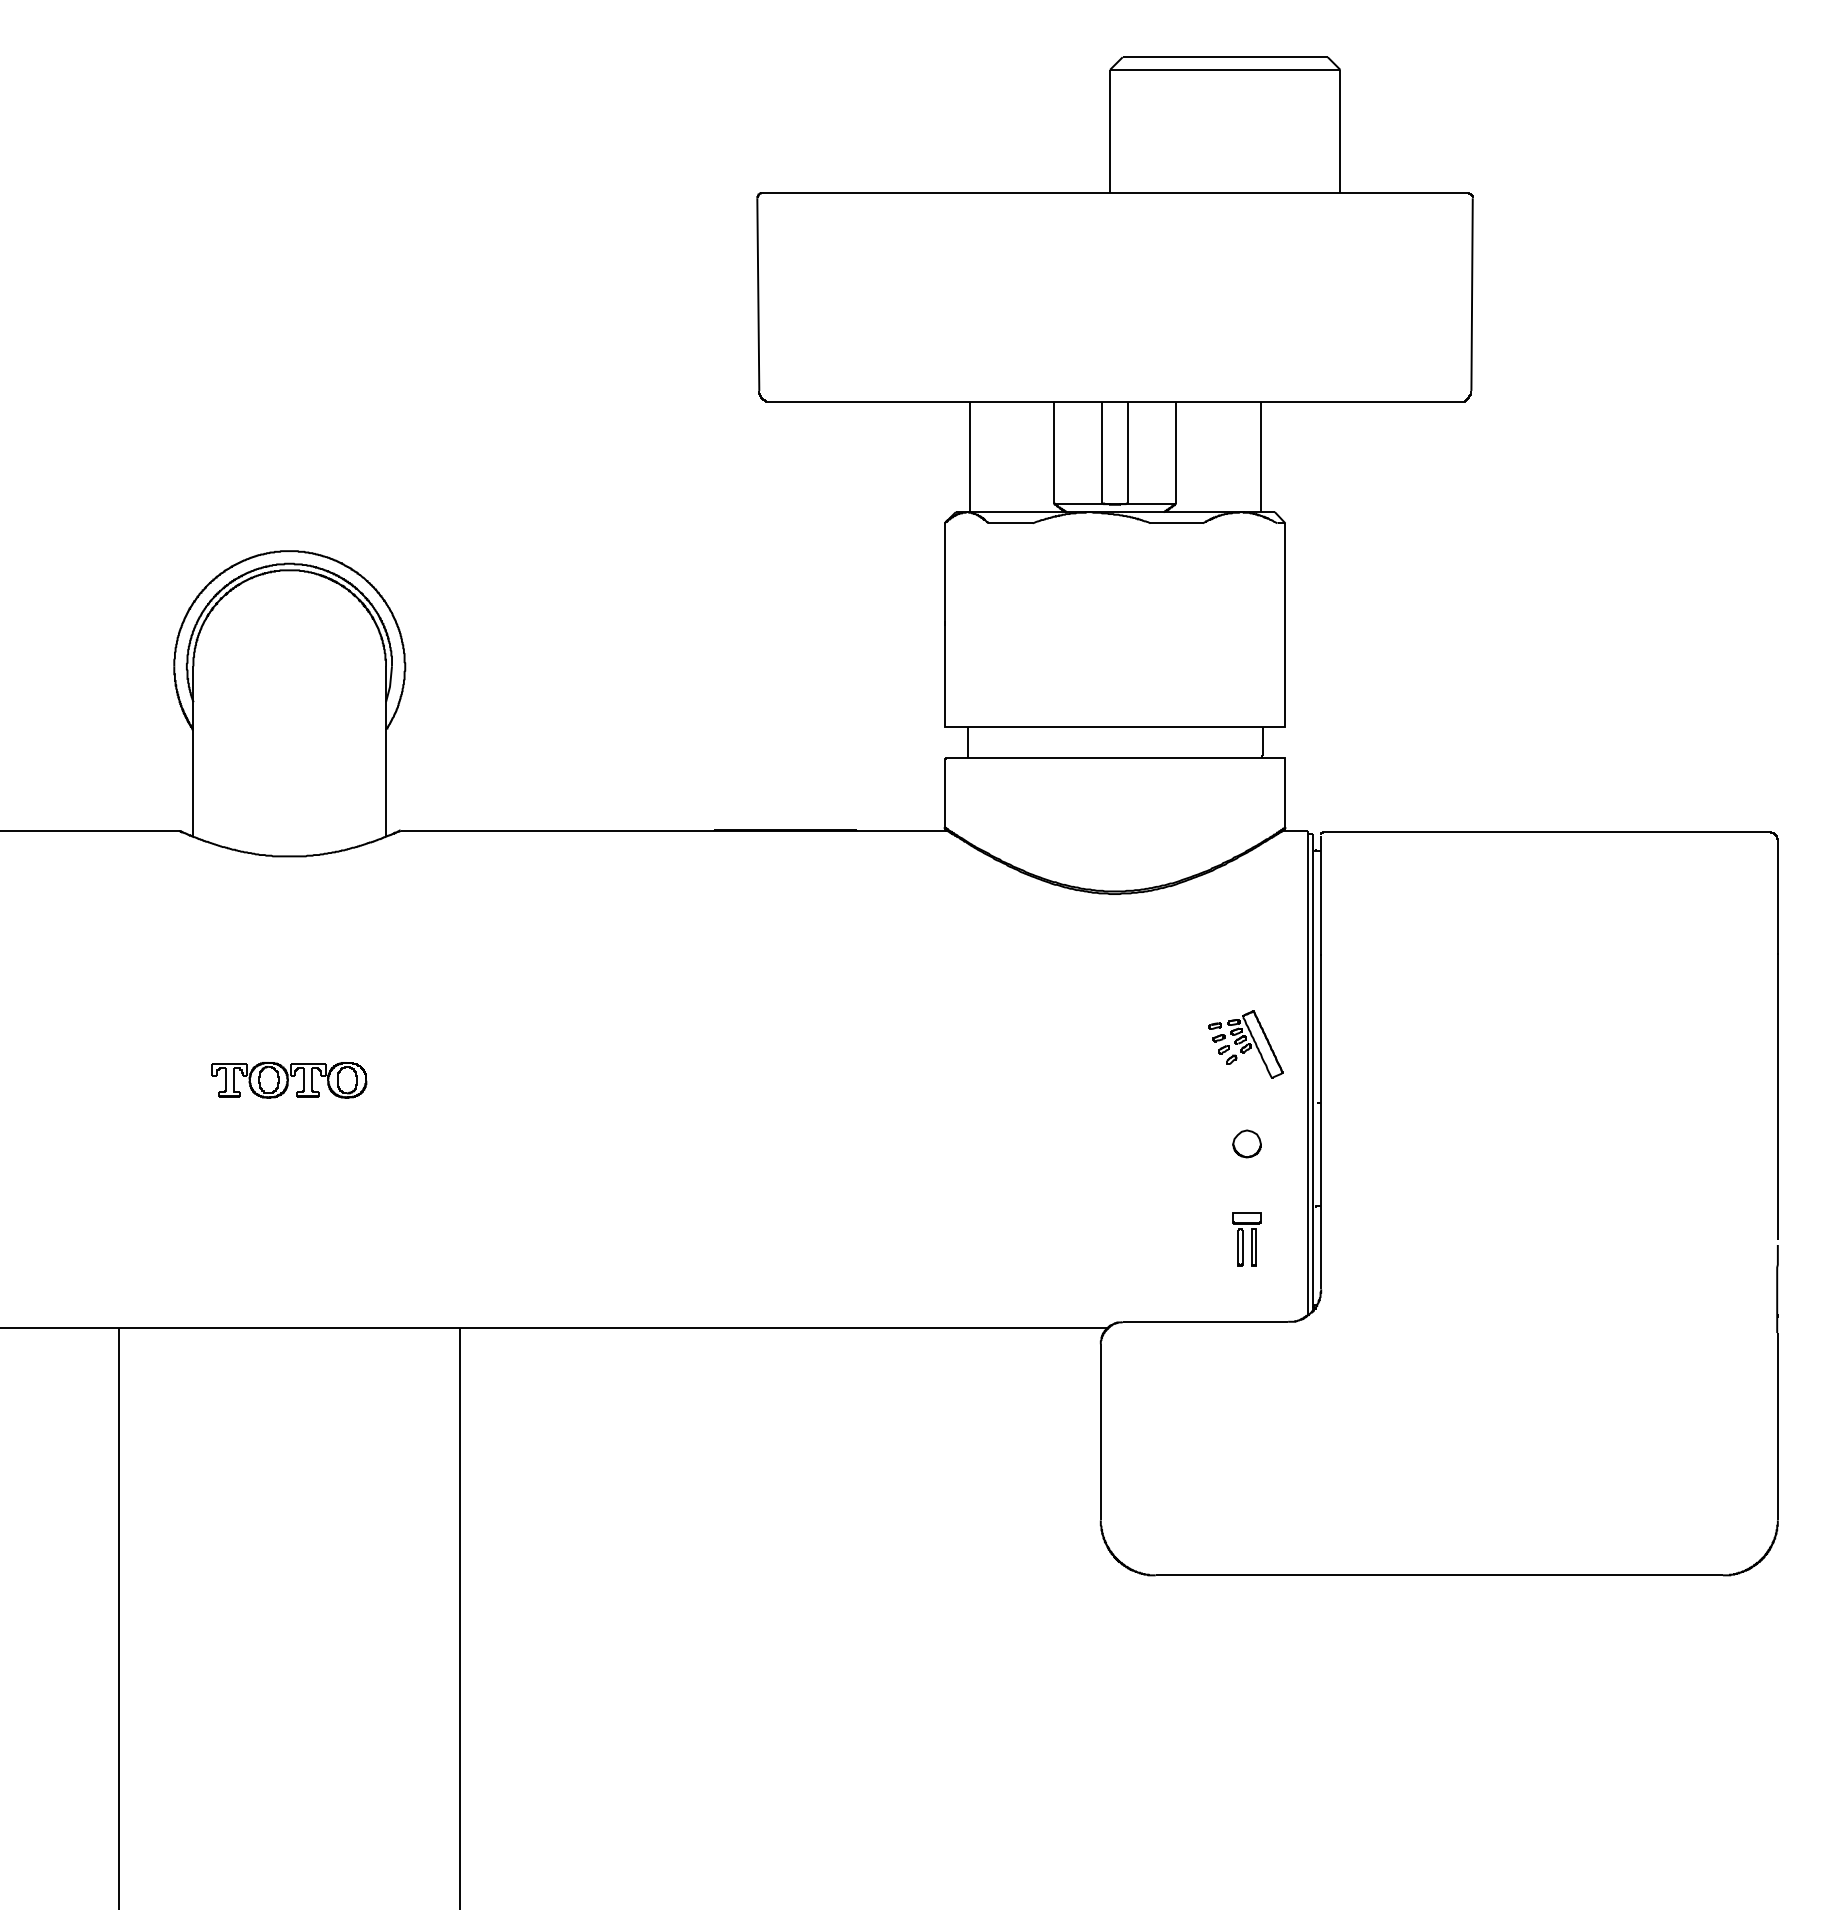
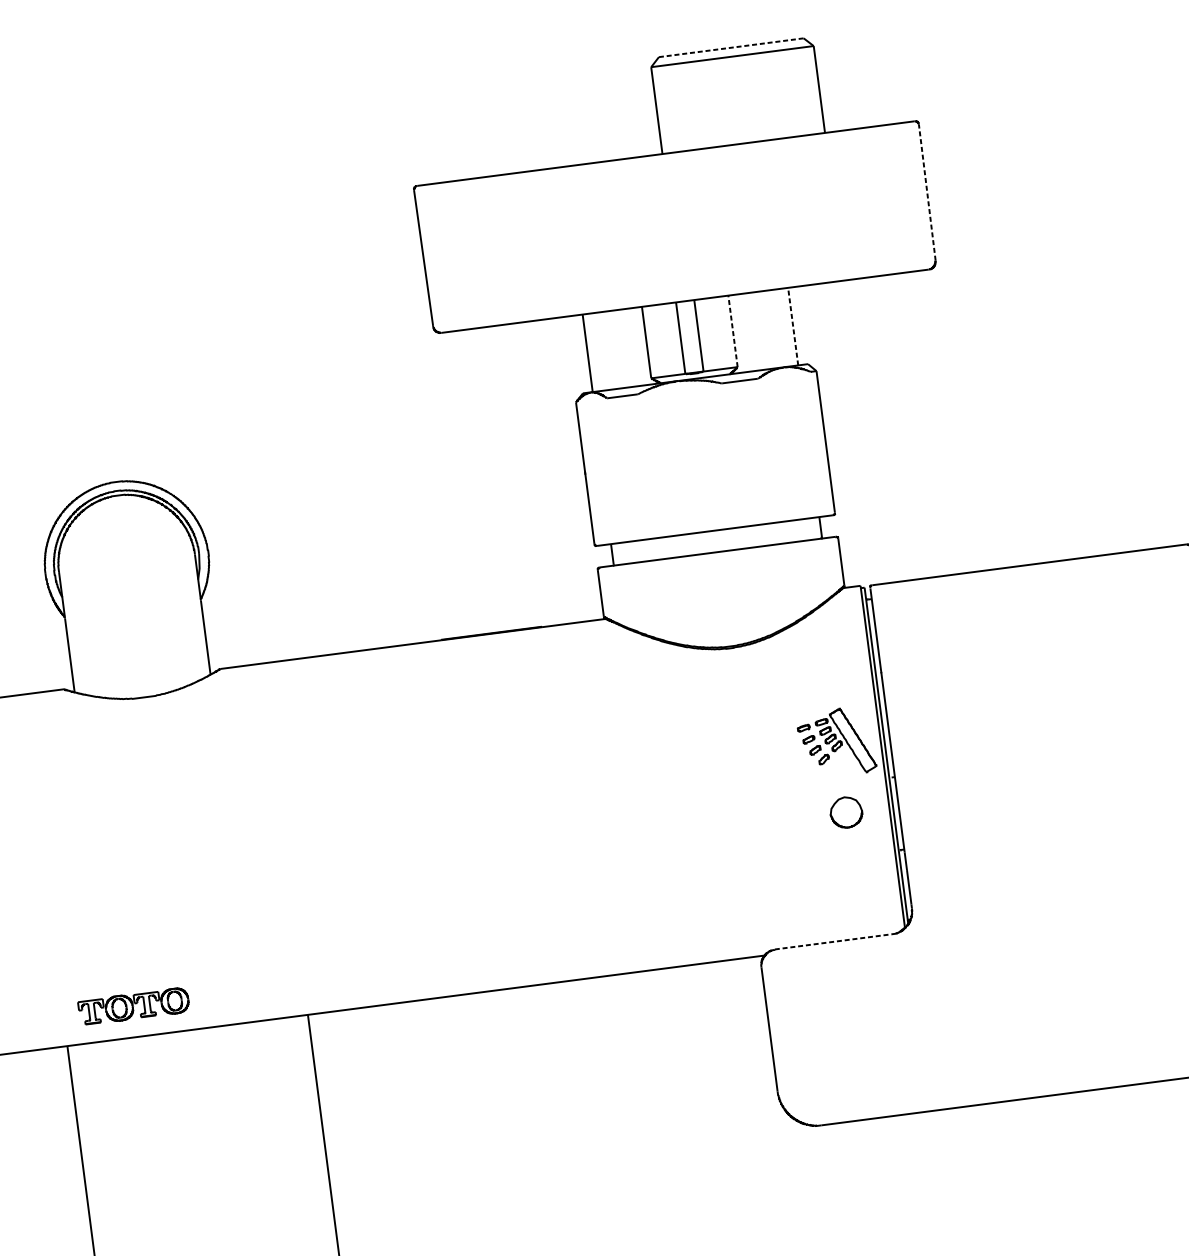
line: (1225, 57) -> (731, 47), solid -> dashed
line: (1472, 294) -> (927, 192), solid -> dashed
line: (1176, 452) -> (733, 331), solid -> dashed
line: (1260, 457) -> (792, 326), solid -> dashed
part: (1245, 1044) -> (836, 742), size x1.4
part: (289, 1080) -> (134, 1006), moved
part: (1246, 1143) -> (845, 812), size x1.6
part: (1246, 1239) -> (854, 880), removed
line: (1205, 1321) -> (833, 941), solid -> dashed

